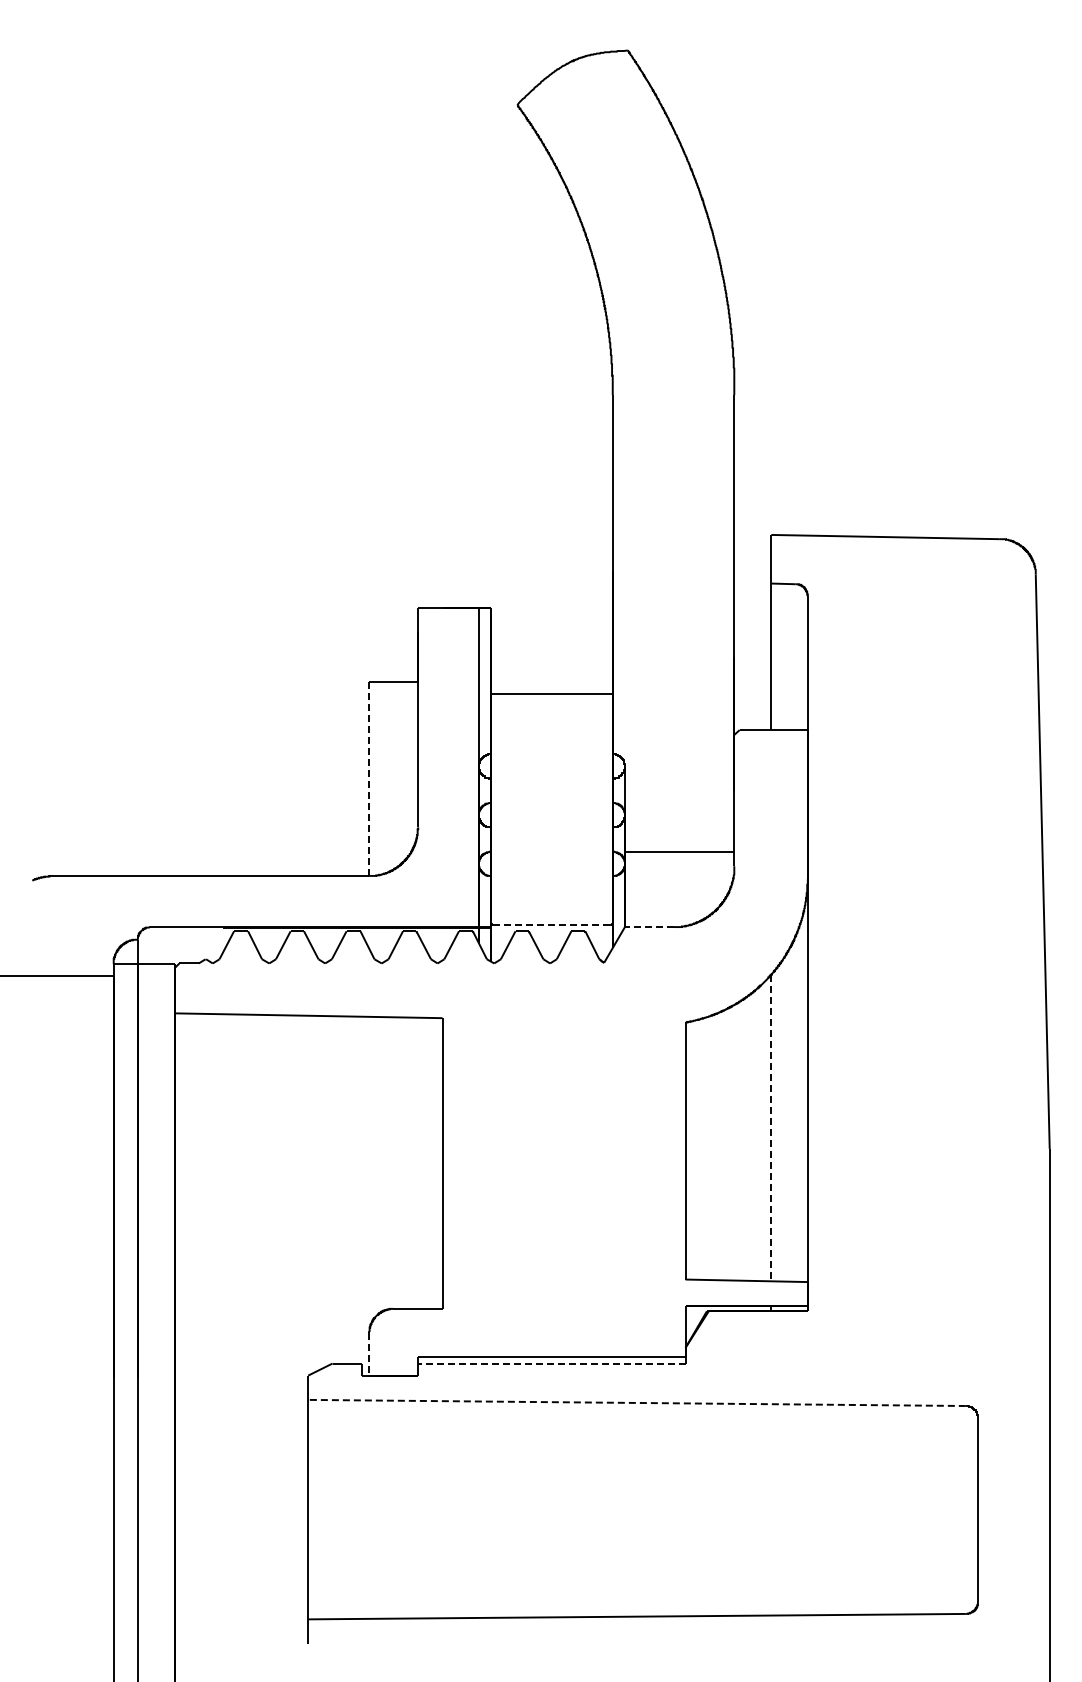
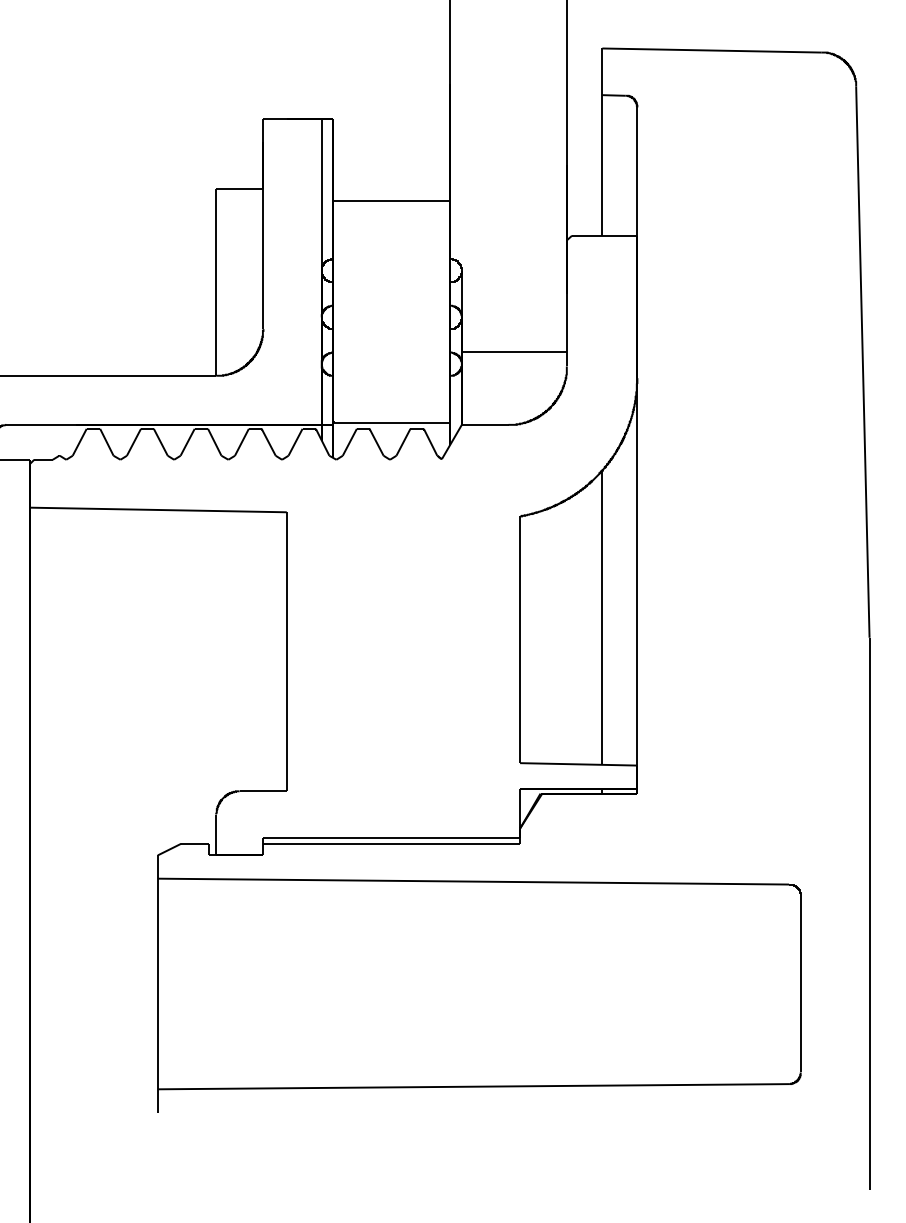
line: (368, 779) -> (215, 283), dashed -> solid
line: (551, 925) -> (391, 423), dashed -> solid
line: (648, 927) -> (484, 425), dashed -> solid
line: (771, 1128) -> (602, 618), dashed -> solid
line: (368, 1354) -> (215, 835), dashed -> solid
line: (551, 1363) -> (391, 843), dashed -> solid
line: (637, 1402) -> (473, 881), dashed -> solid

